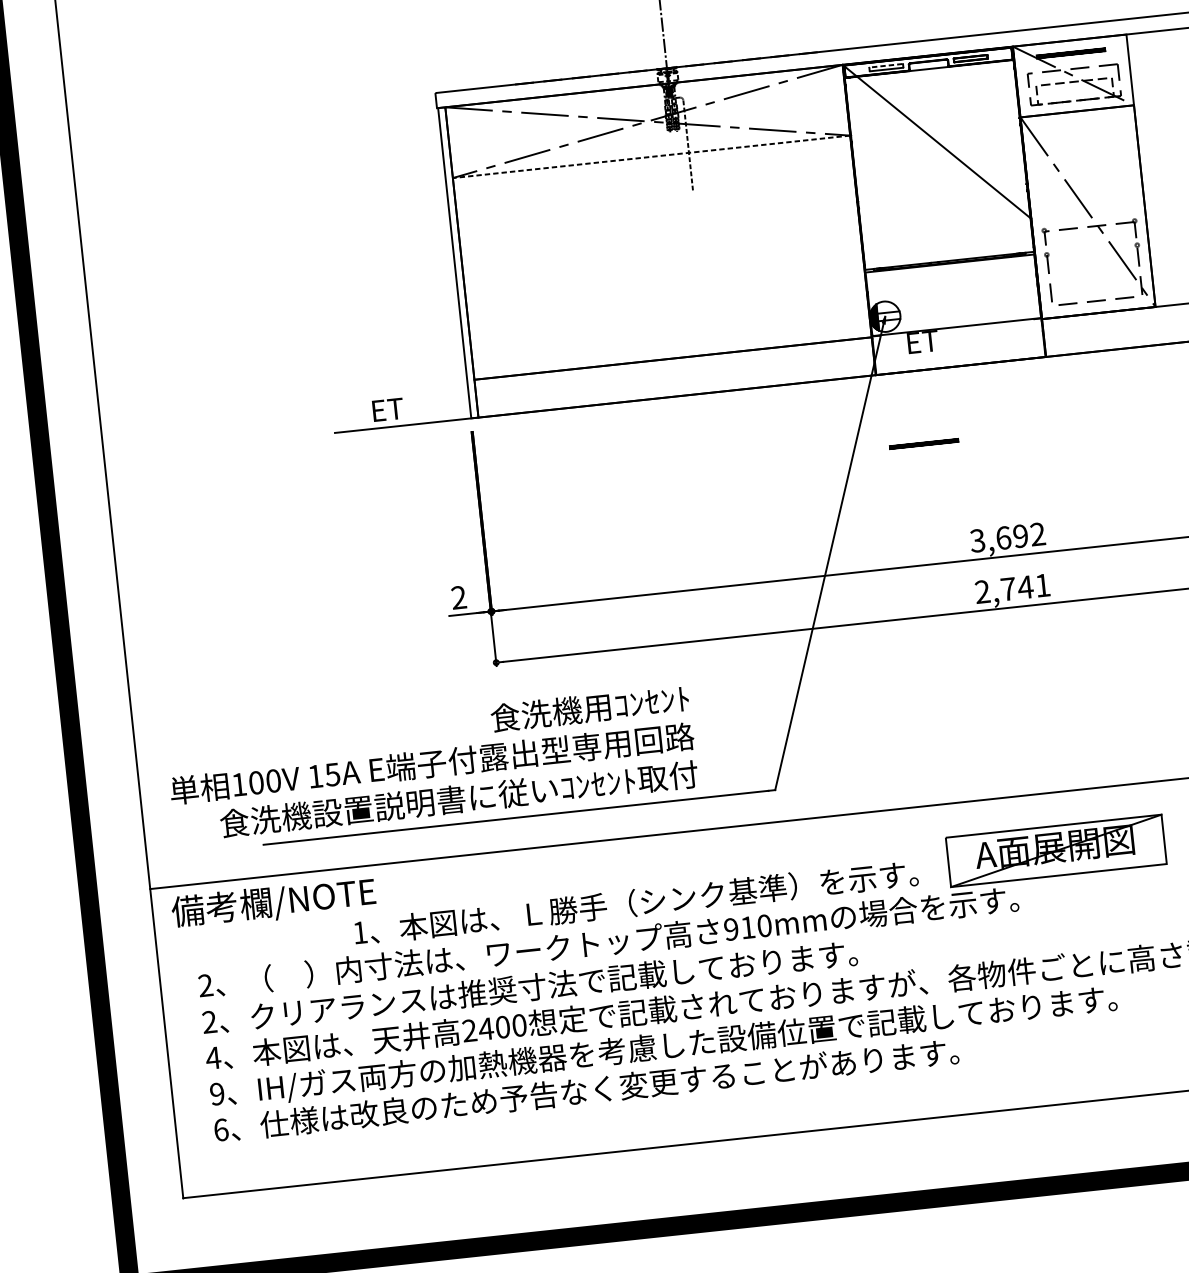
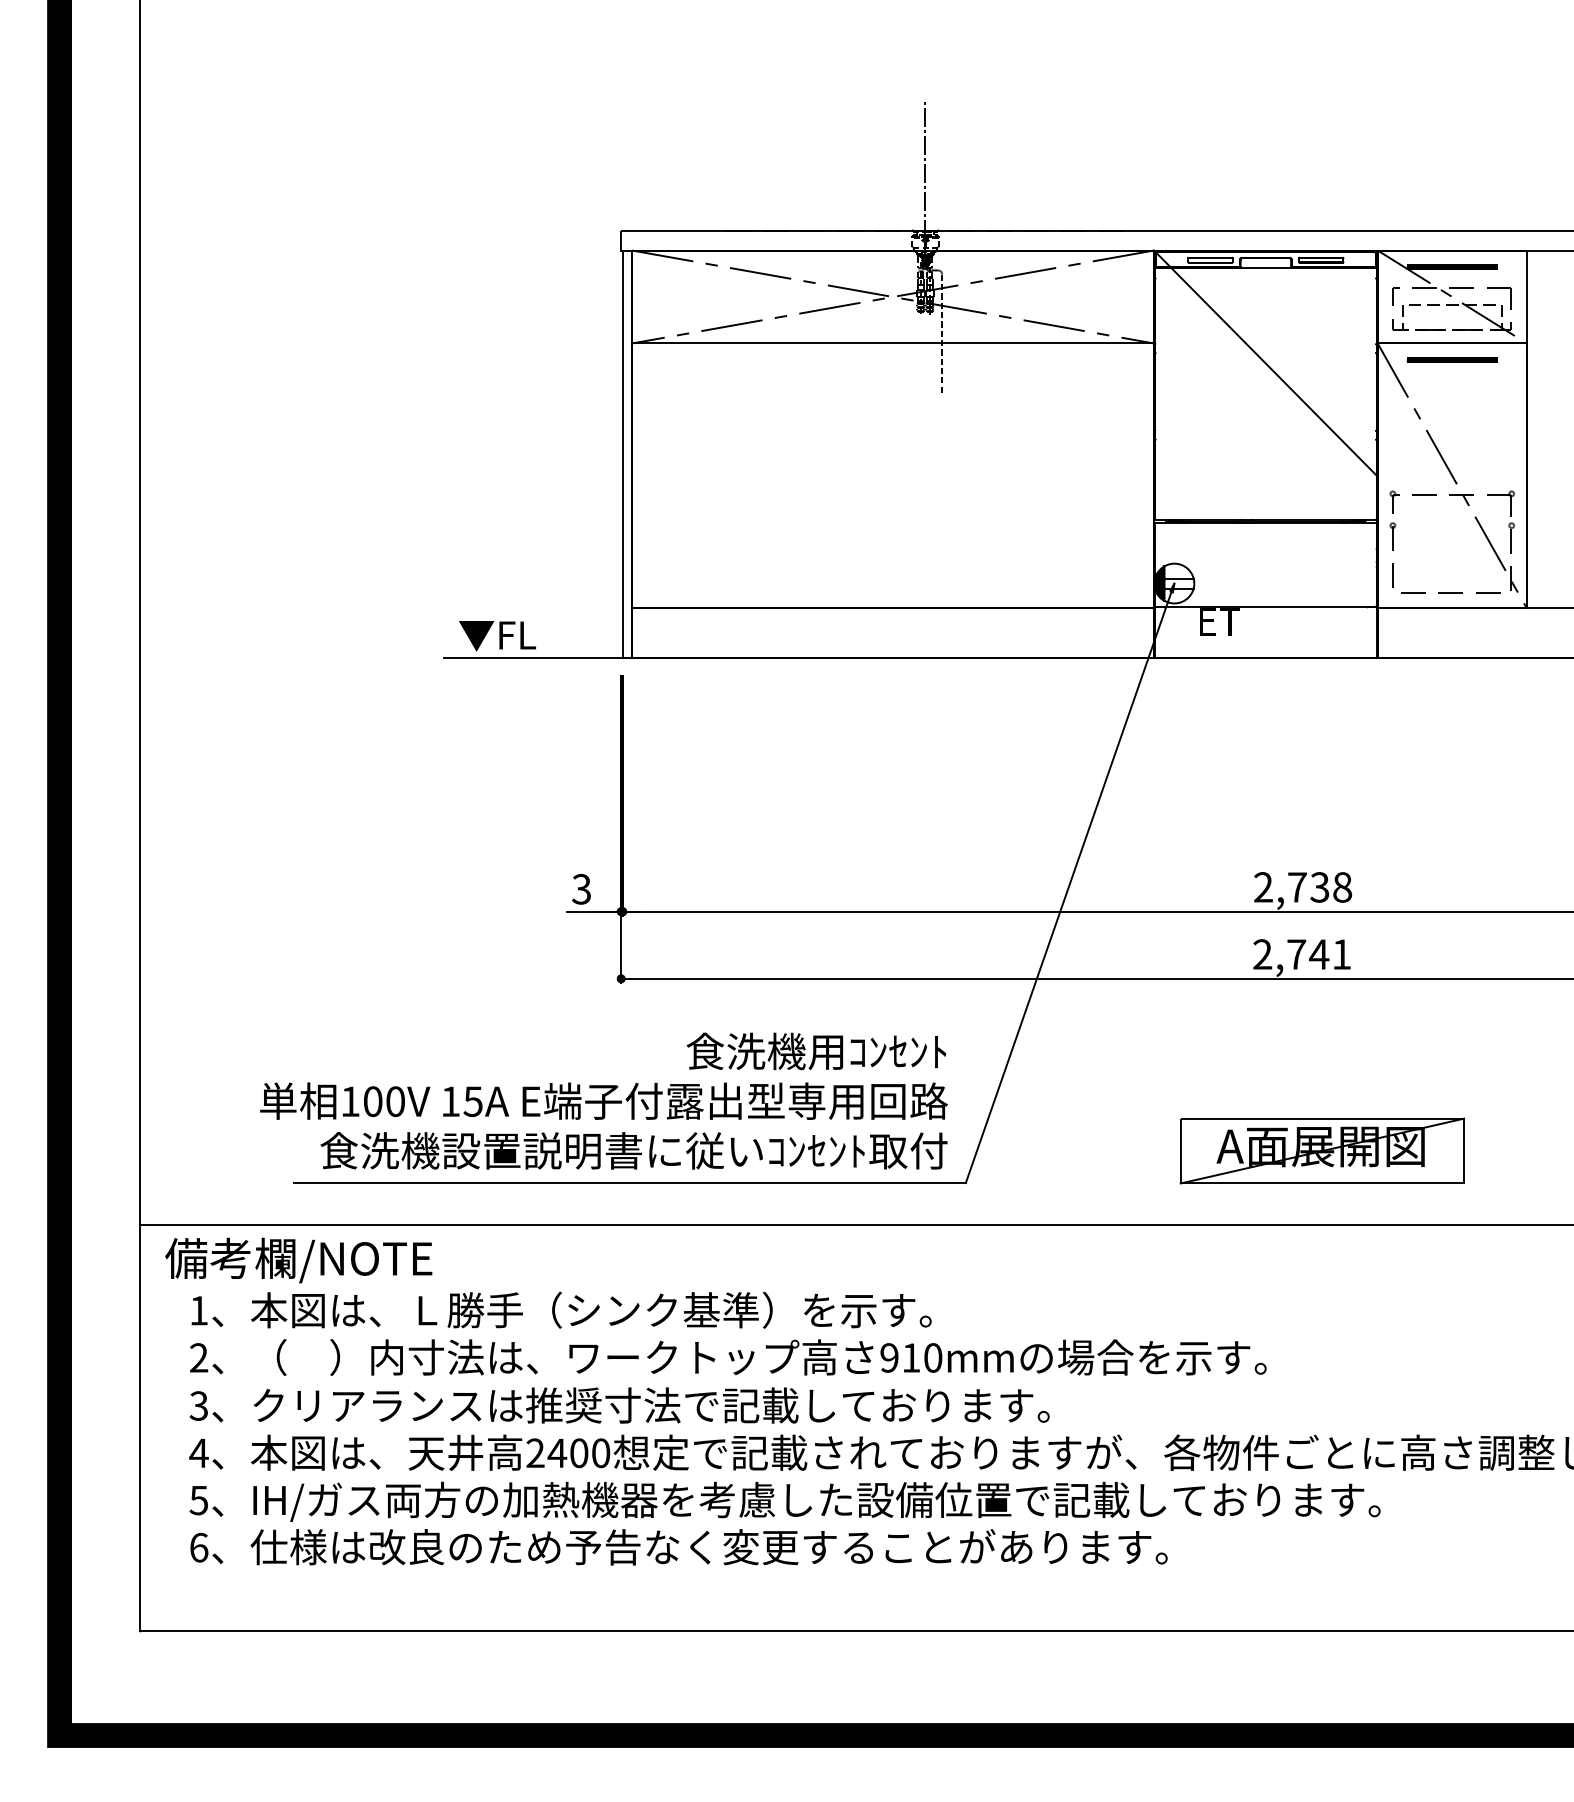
line: (885, 65) -> (1209, 257), dashed -> solid
line: (651, 156) -> (893, 343), dashed -> solid
text: (374, 412) -> (497, 636), ET -> ▼FL
part: (923, 443) -> (1451, 359), moved
text: (1007, 537) -> (1302, 887), 3,692 -> 2,738
text: (458, 597) -> (581, 889), 2 -> 3
text: (431, 763) -> (603, 1100), moved
part: (1055, 850) -> (1321, 1150), moved
text: (636, 902) -> (561, 1309), moved
text: (209, 1021) -> (198, 1405), 2 -> 3
text: (216, 1094) -> (198, 1500), 9 -> 5

